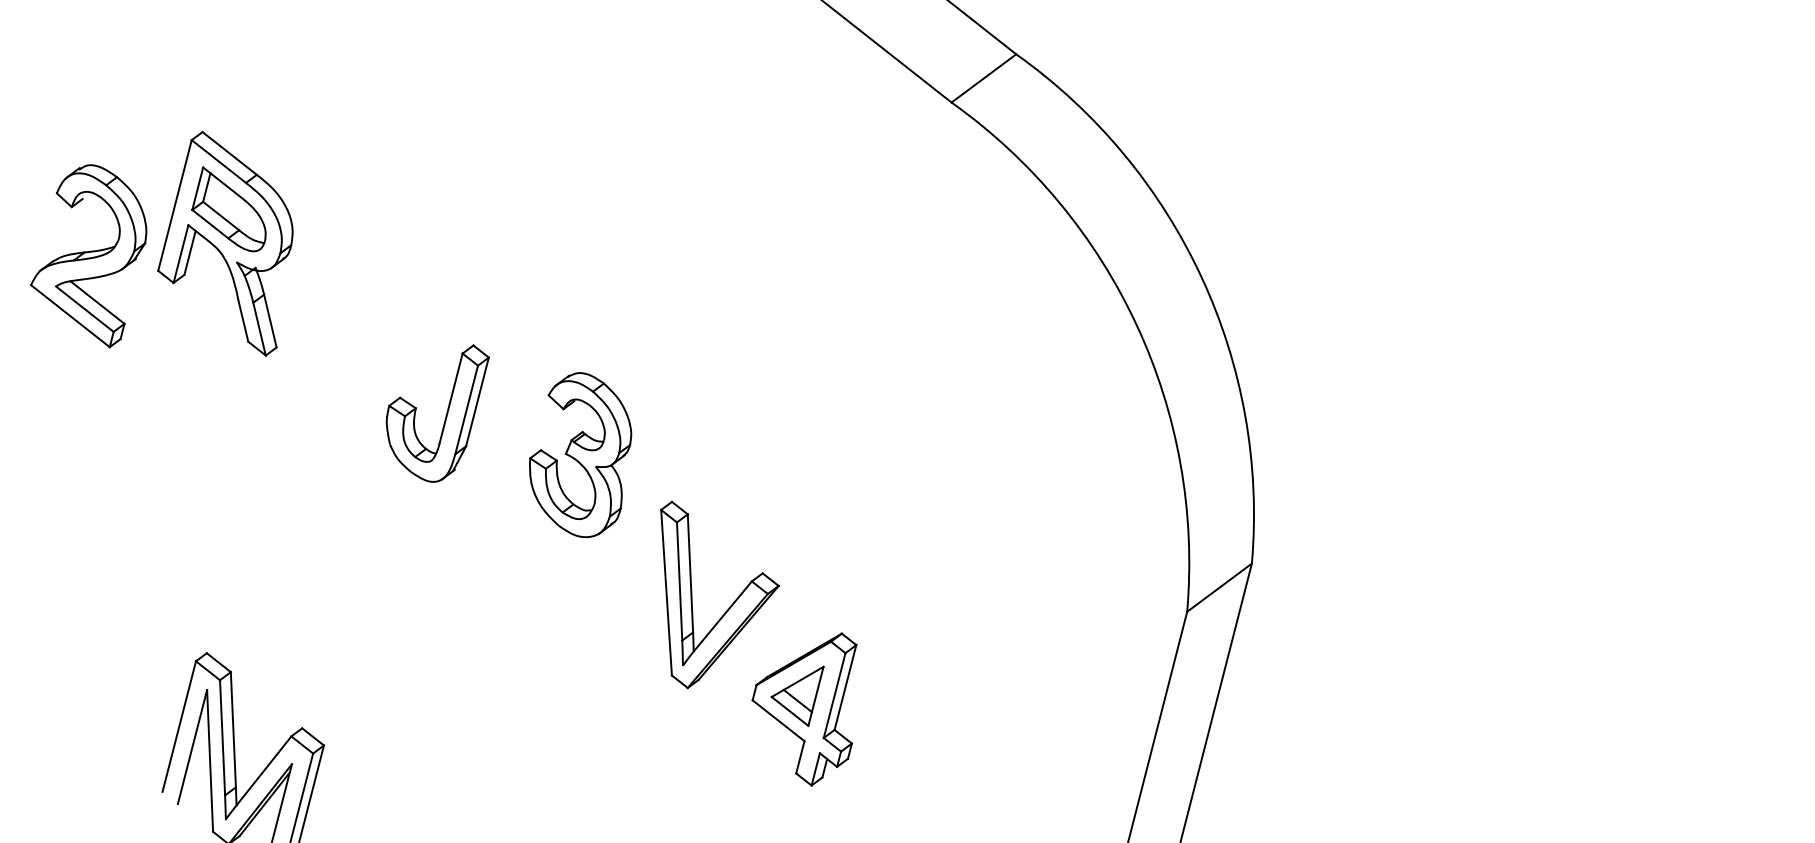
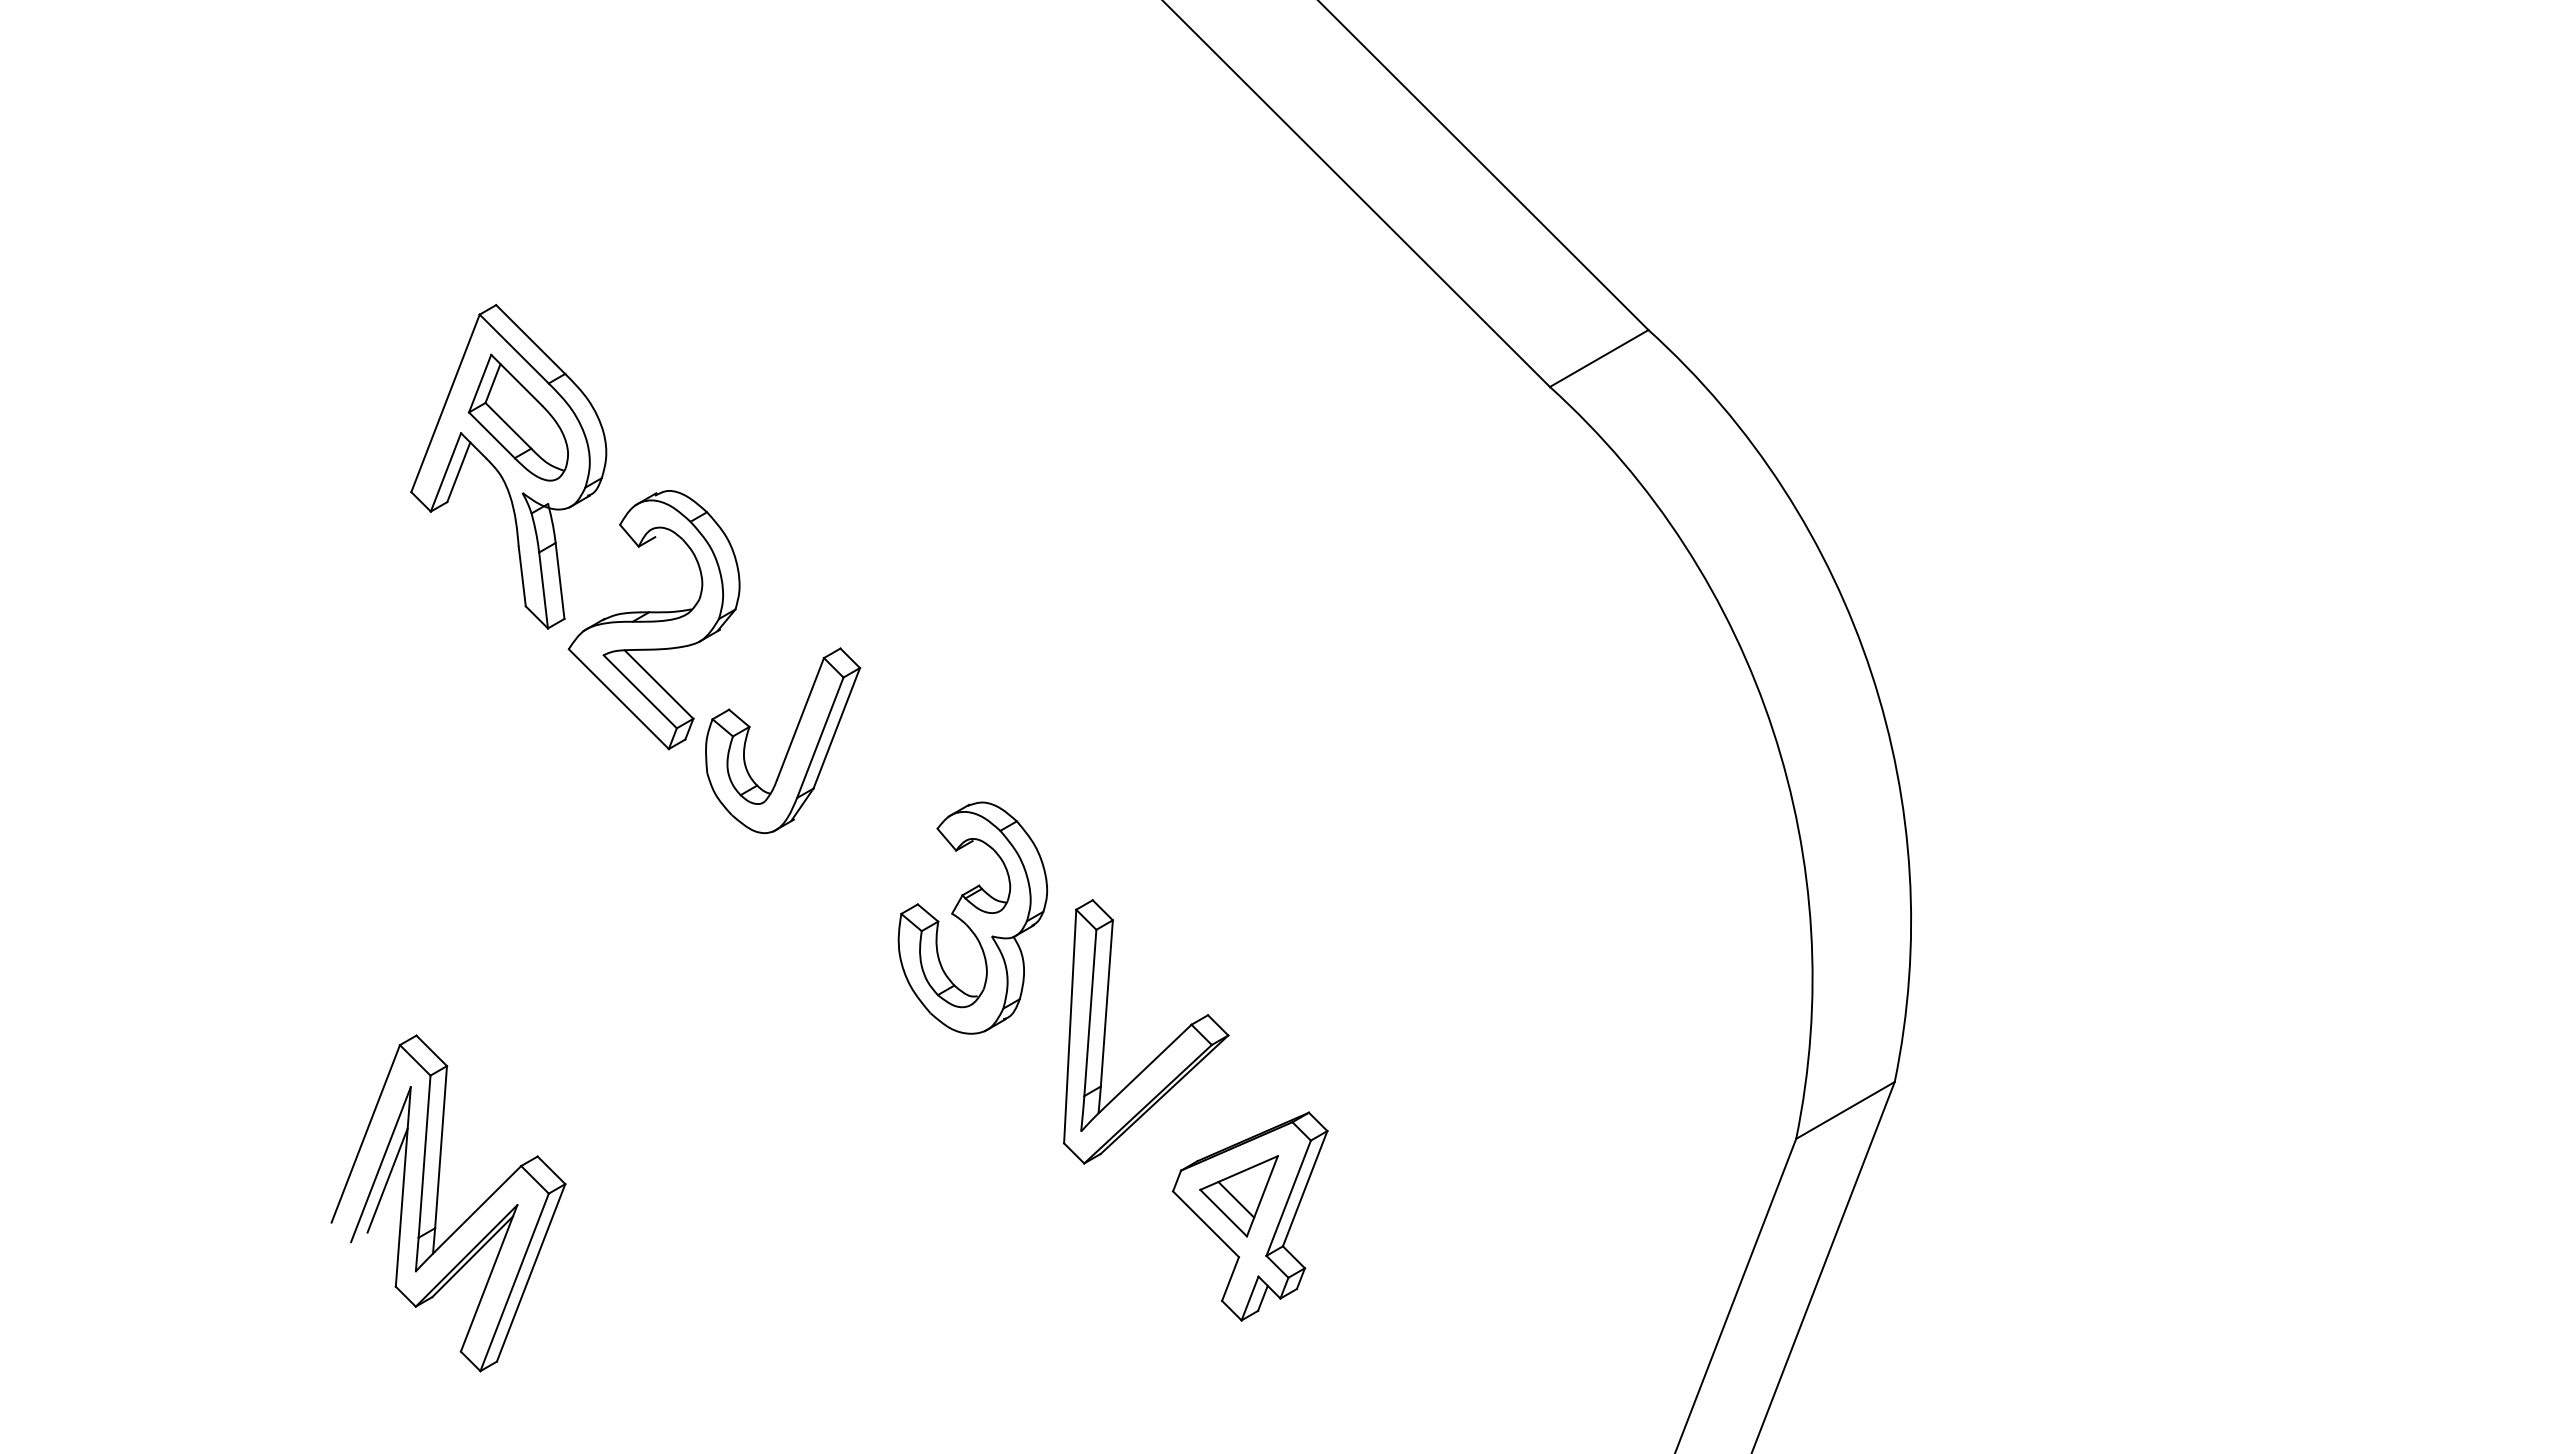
part: (88, 257) -> (653, 620), moved
part: (580, 454) -> (972, 917), moved
line: (198, 757) -> (387, 1180), added

